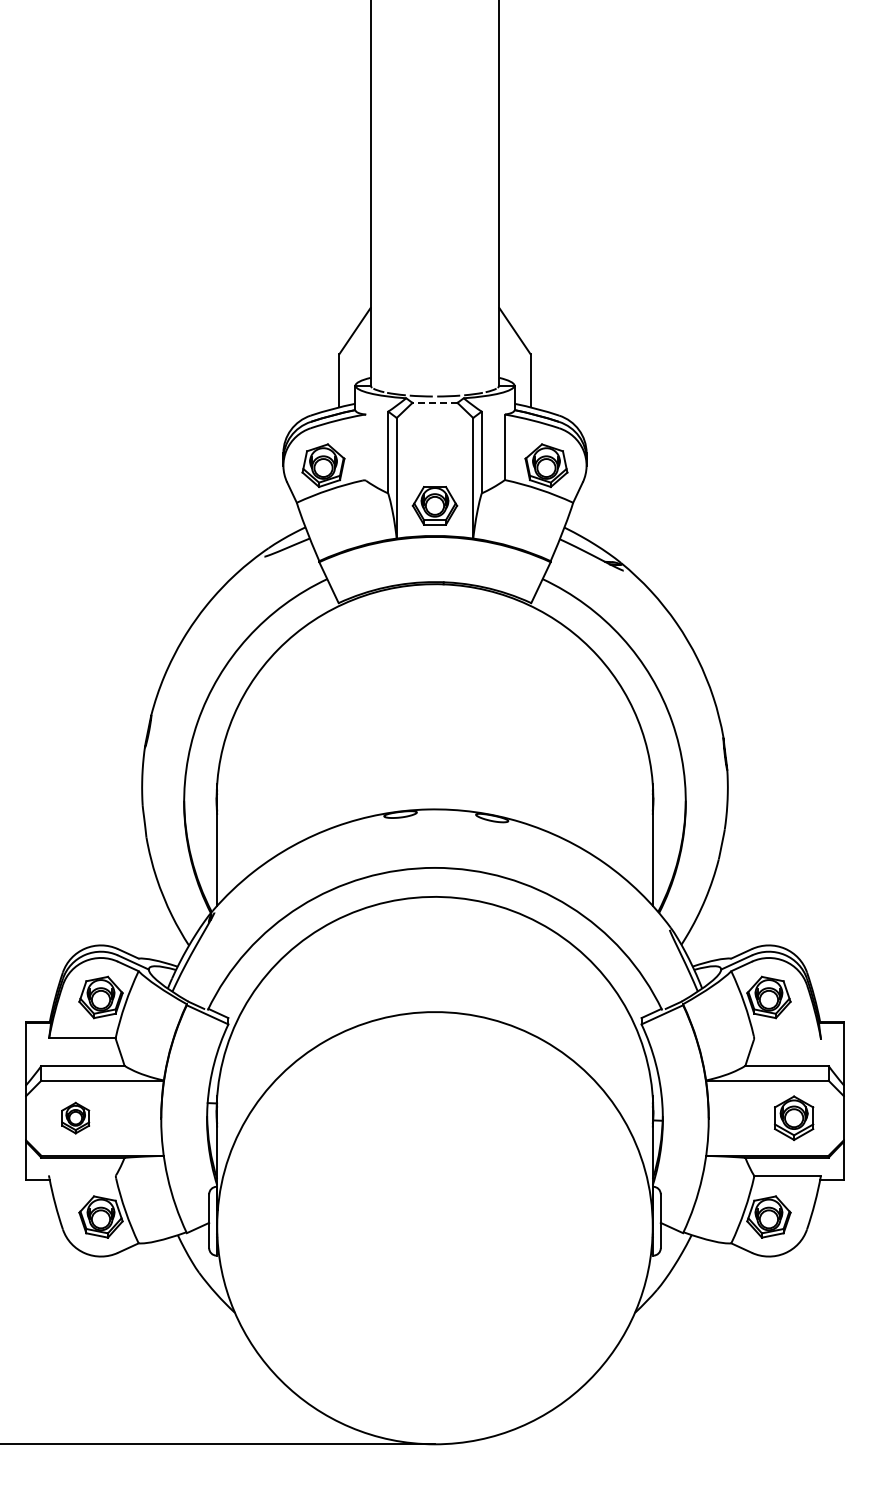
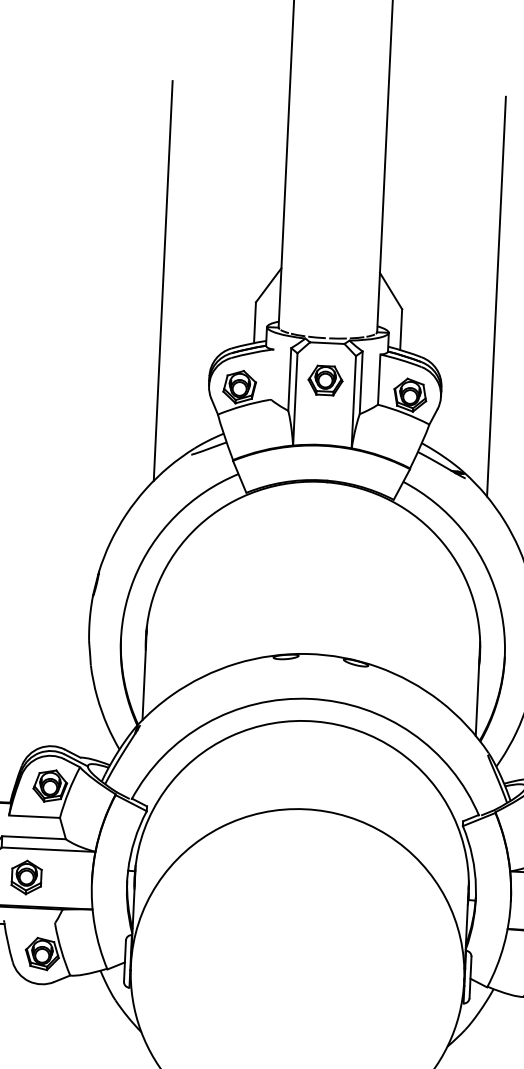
line: (217, 331) -> (163, 280), added
line: (652, 331) -> (496, 296), added
line: (435, 402) -> (327, 342), dashed -> solid
part: (434, 505) -> (325, 380), moved
part: (75, 1117) -> (26, 876), size x1.43

